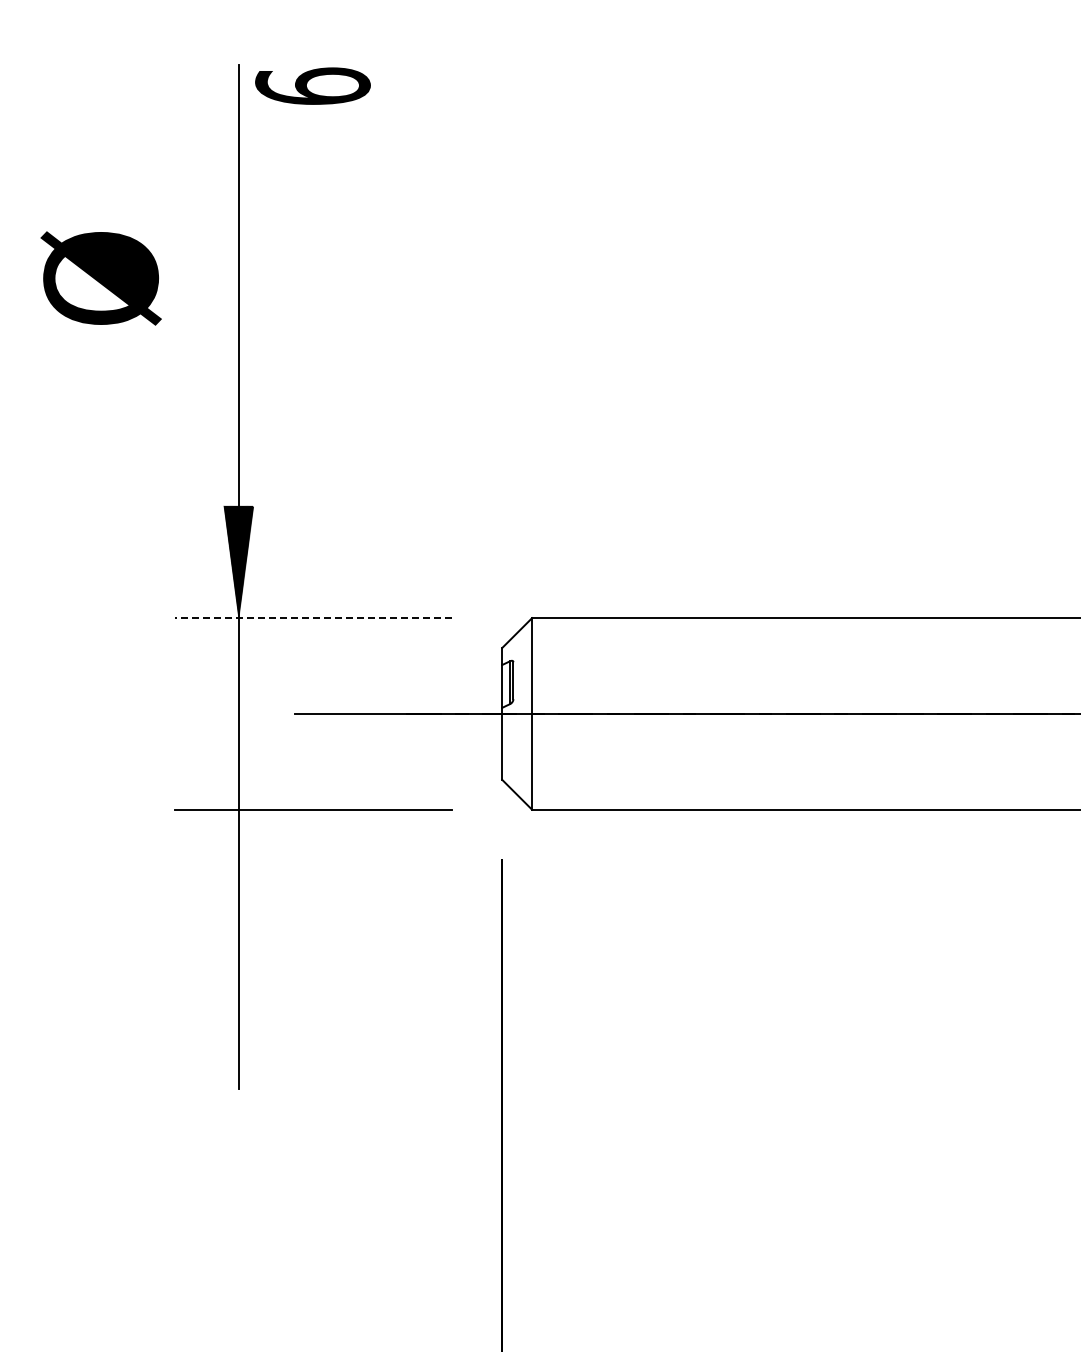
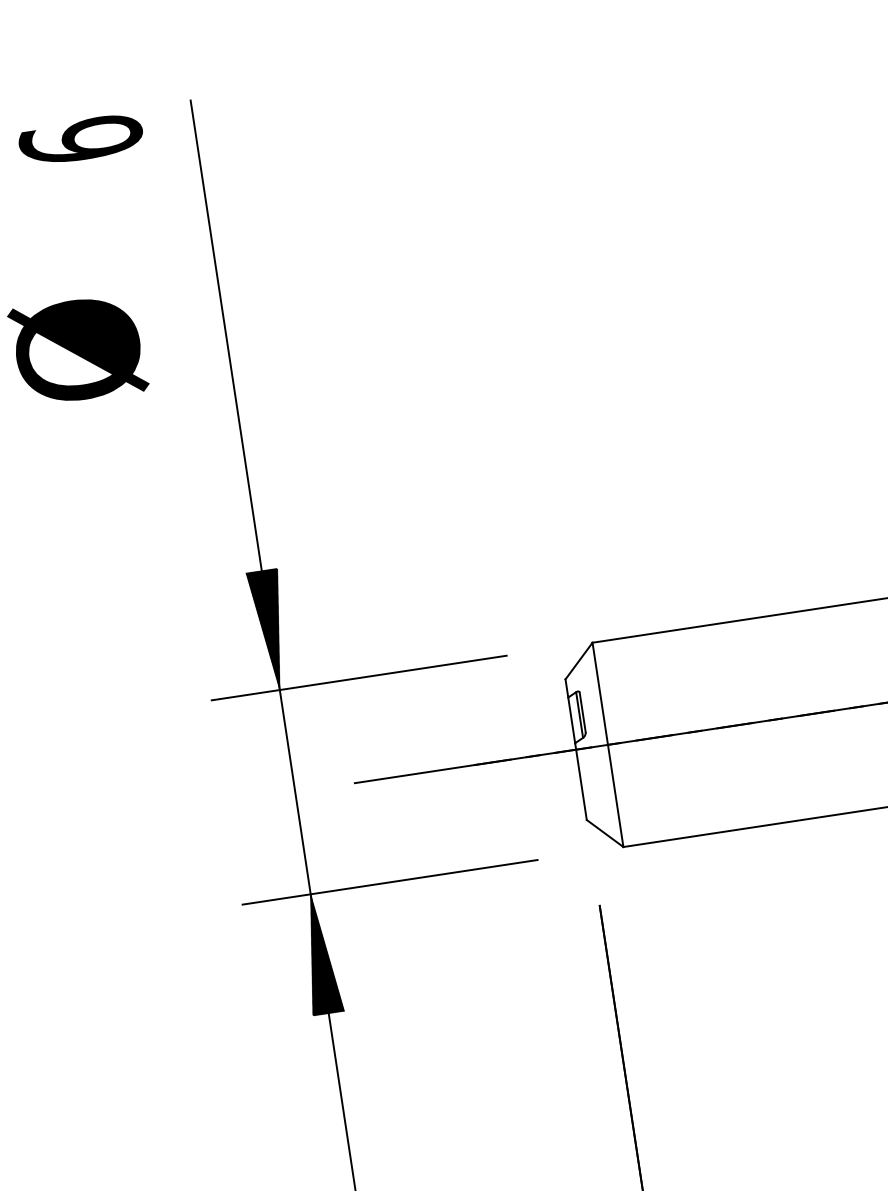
text: (312, 85) -> (80, 139), moved
line: (312, 618) -> (358, 678), dashed -> solid
hatch: (238, 865) -> (319, 953), added

